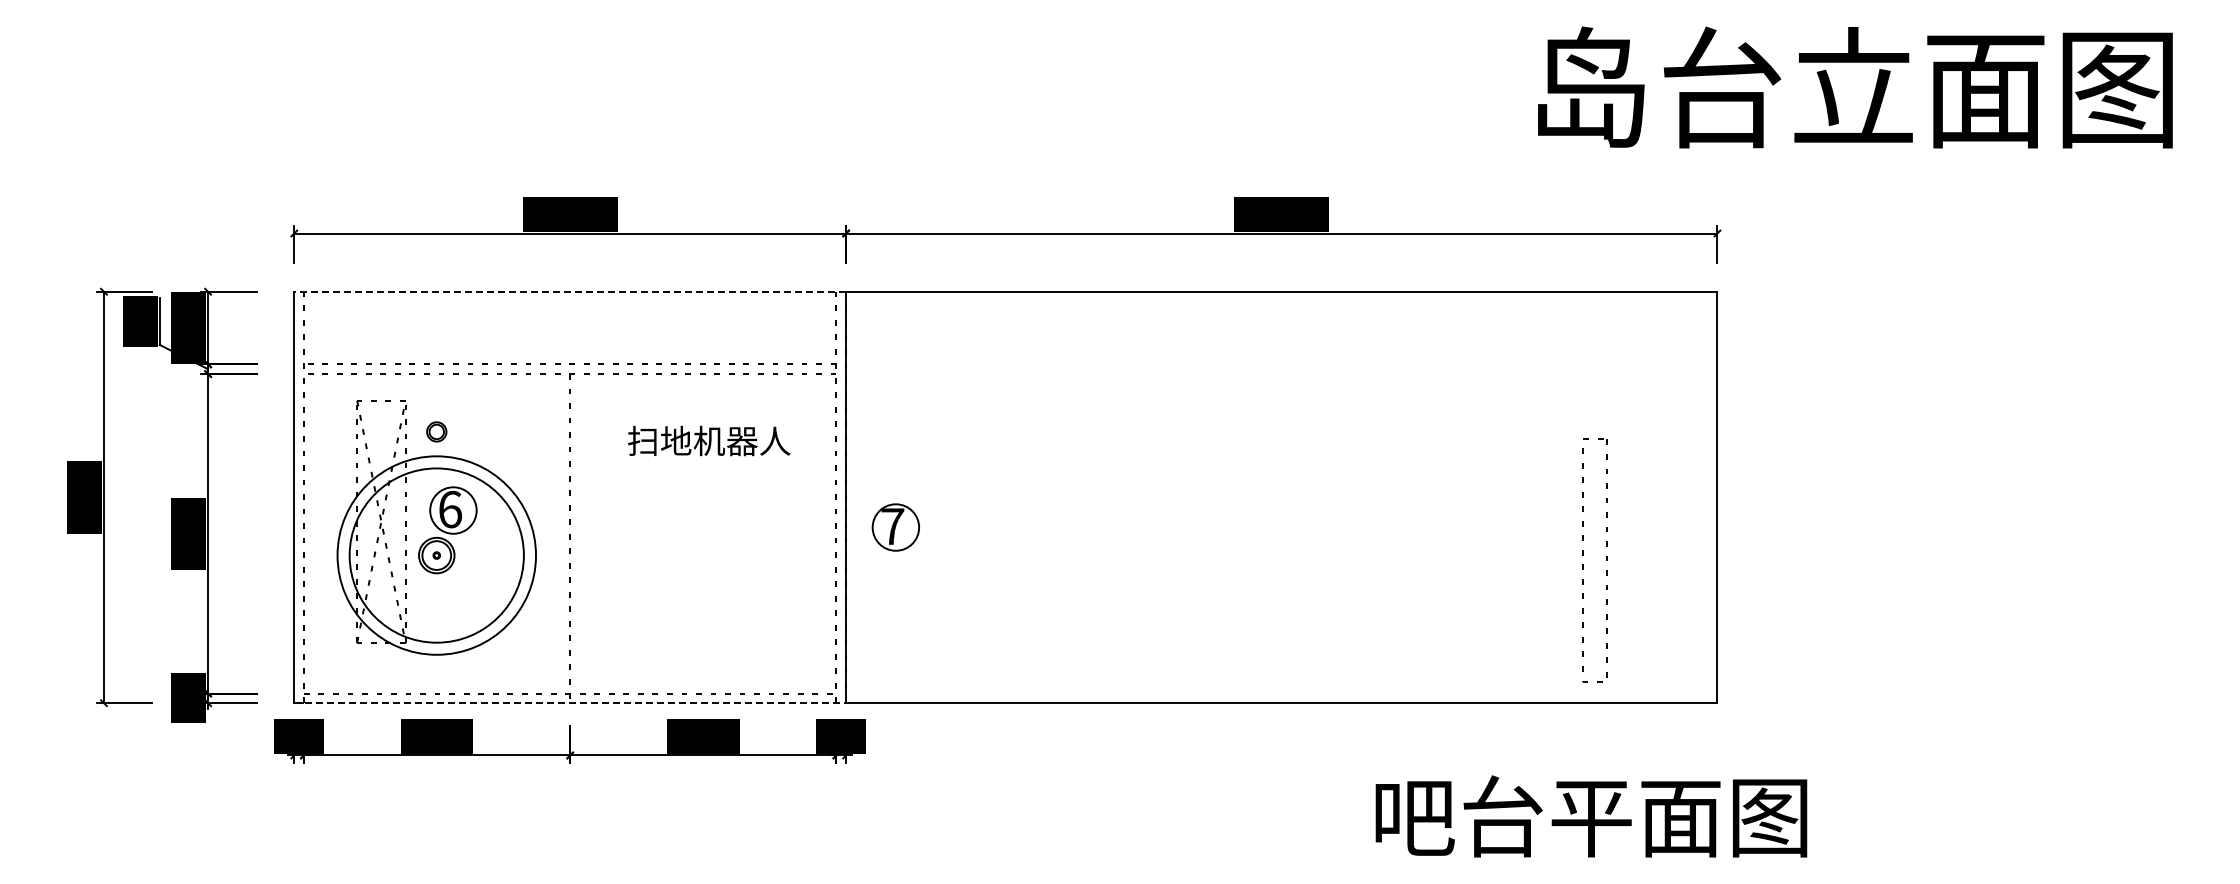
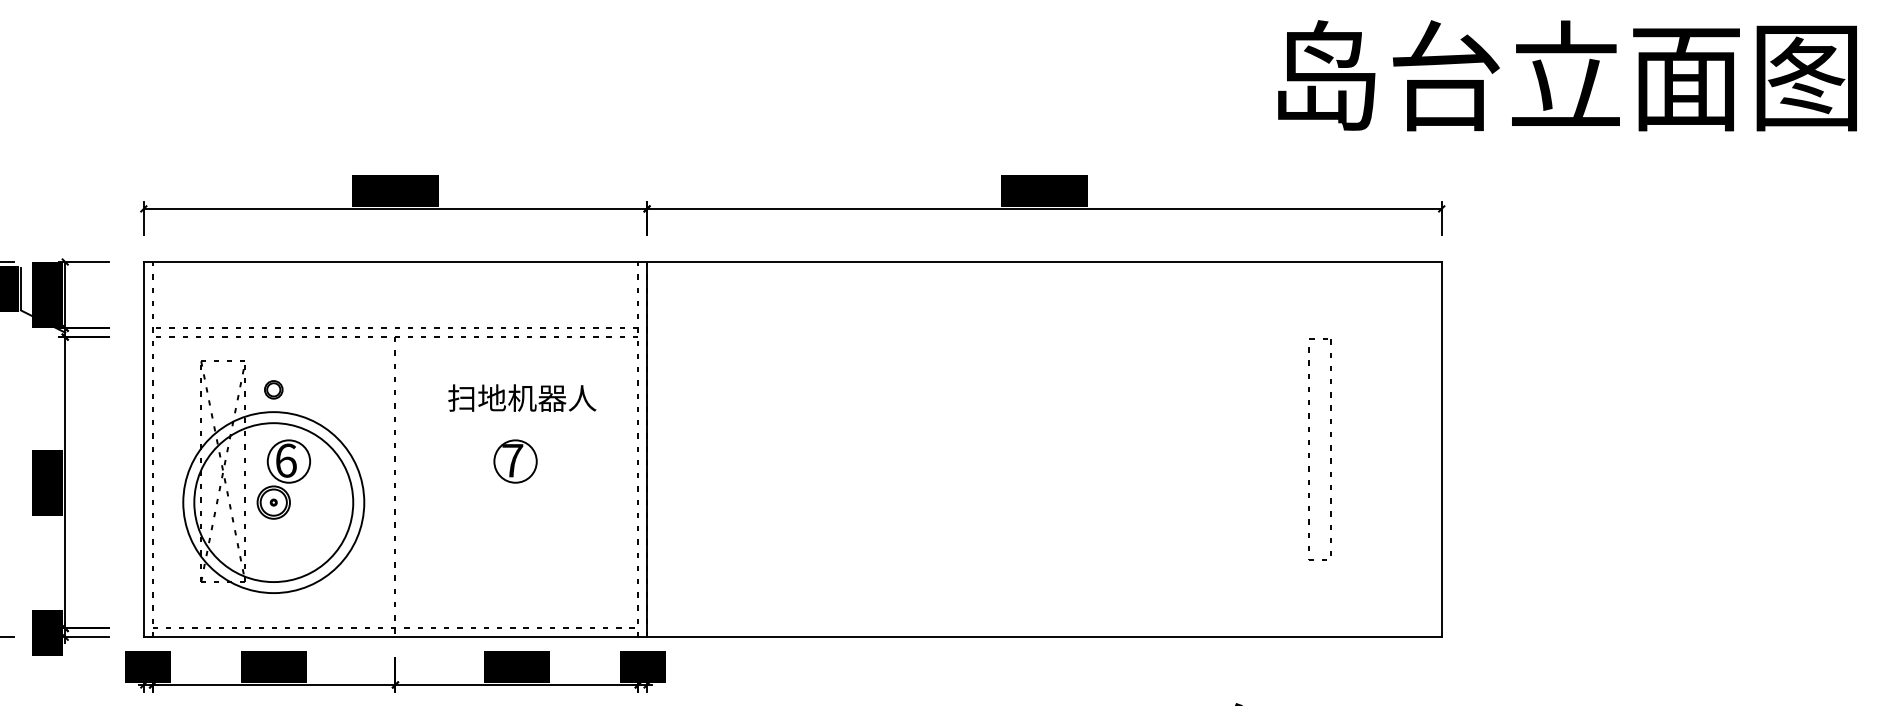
line: (570, 291) -> (395, 261), dashed -> solid
part: (895, 527) -> (515, 461), moved
part: (1583, 564) -> (1309, 453), moved
line: (570, 703) -> (395, 637), dashed -> solid

